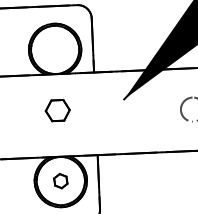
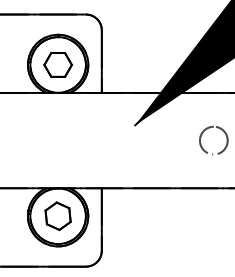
part: (57, 110) -> (57, 64), moved
part: (60, 181) -> (57, 216), size x1.67

